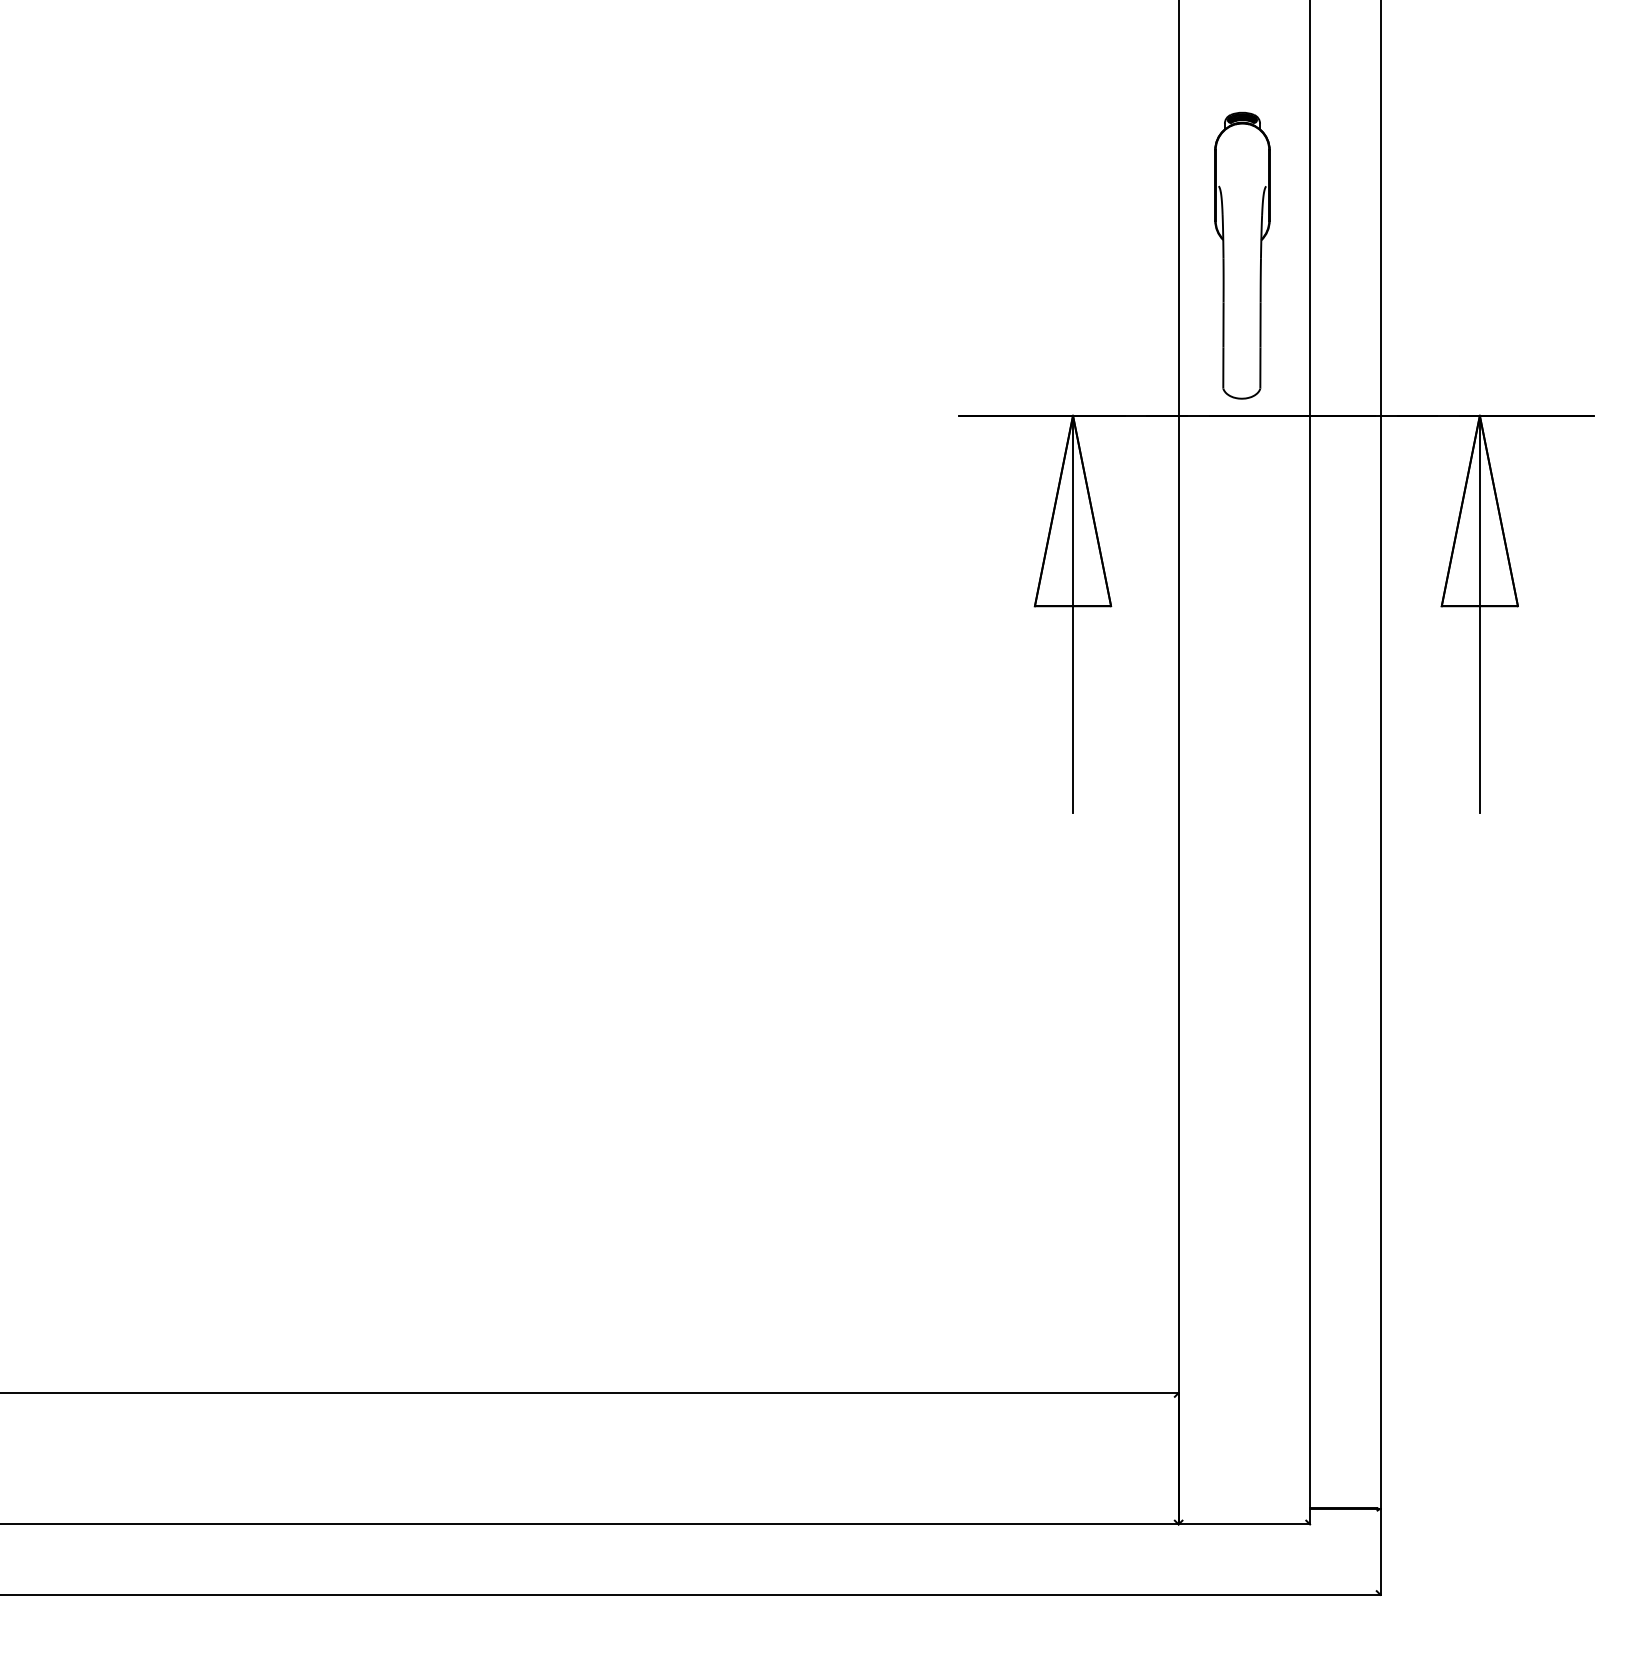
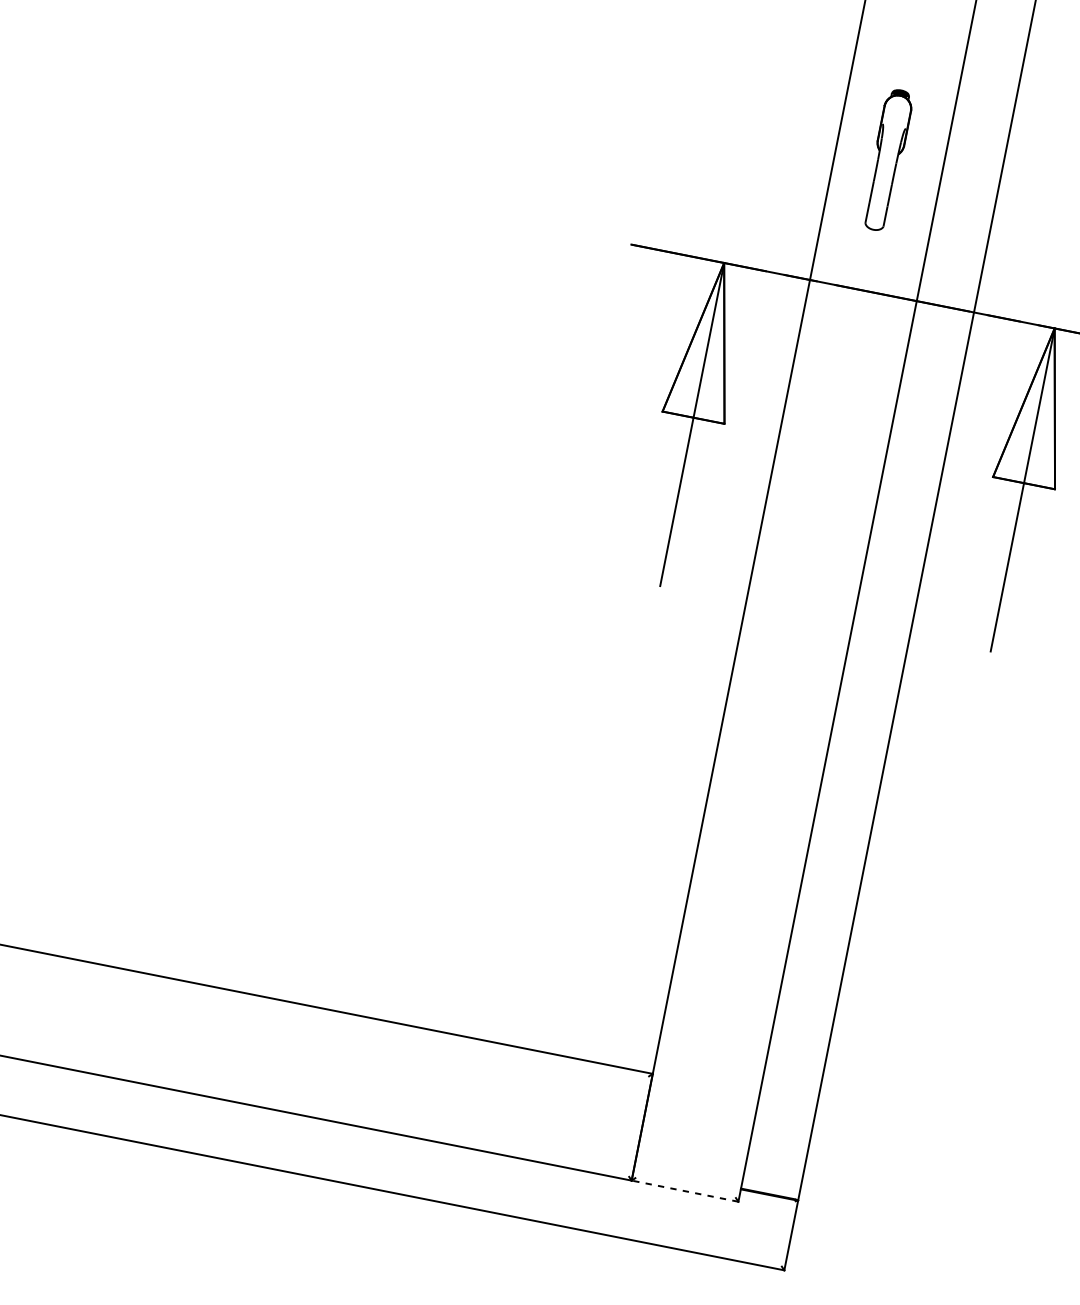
part: (1242, 255) -> (887, 160), size x0.6
line: (1244, 1524) -> (685, 1191), solid -> dashed

